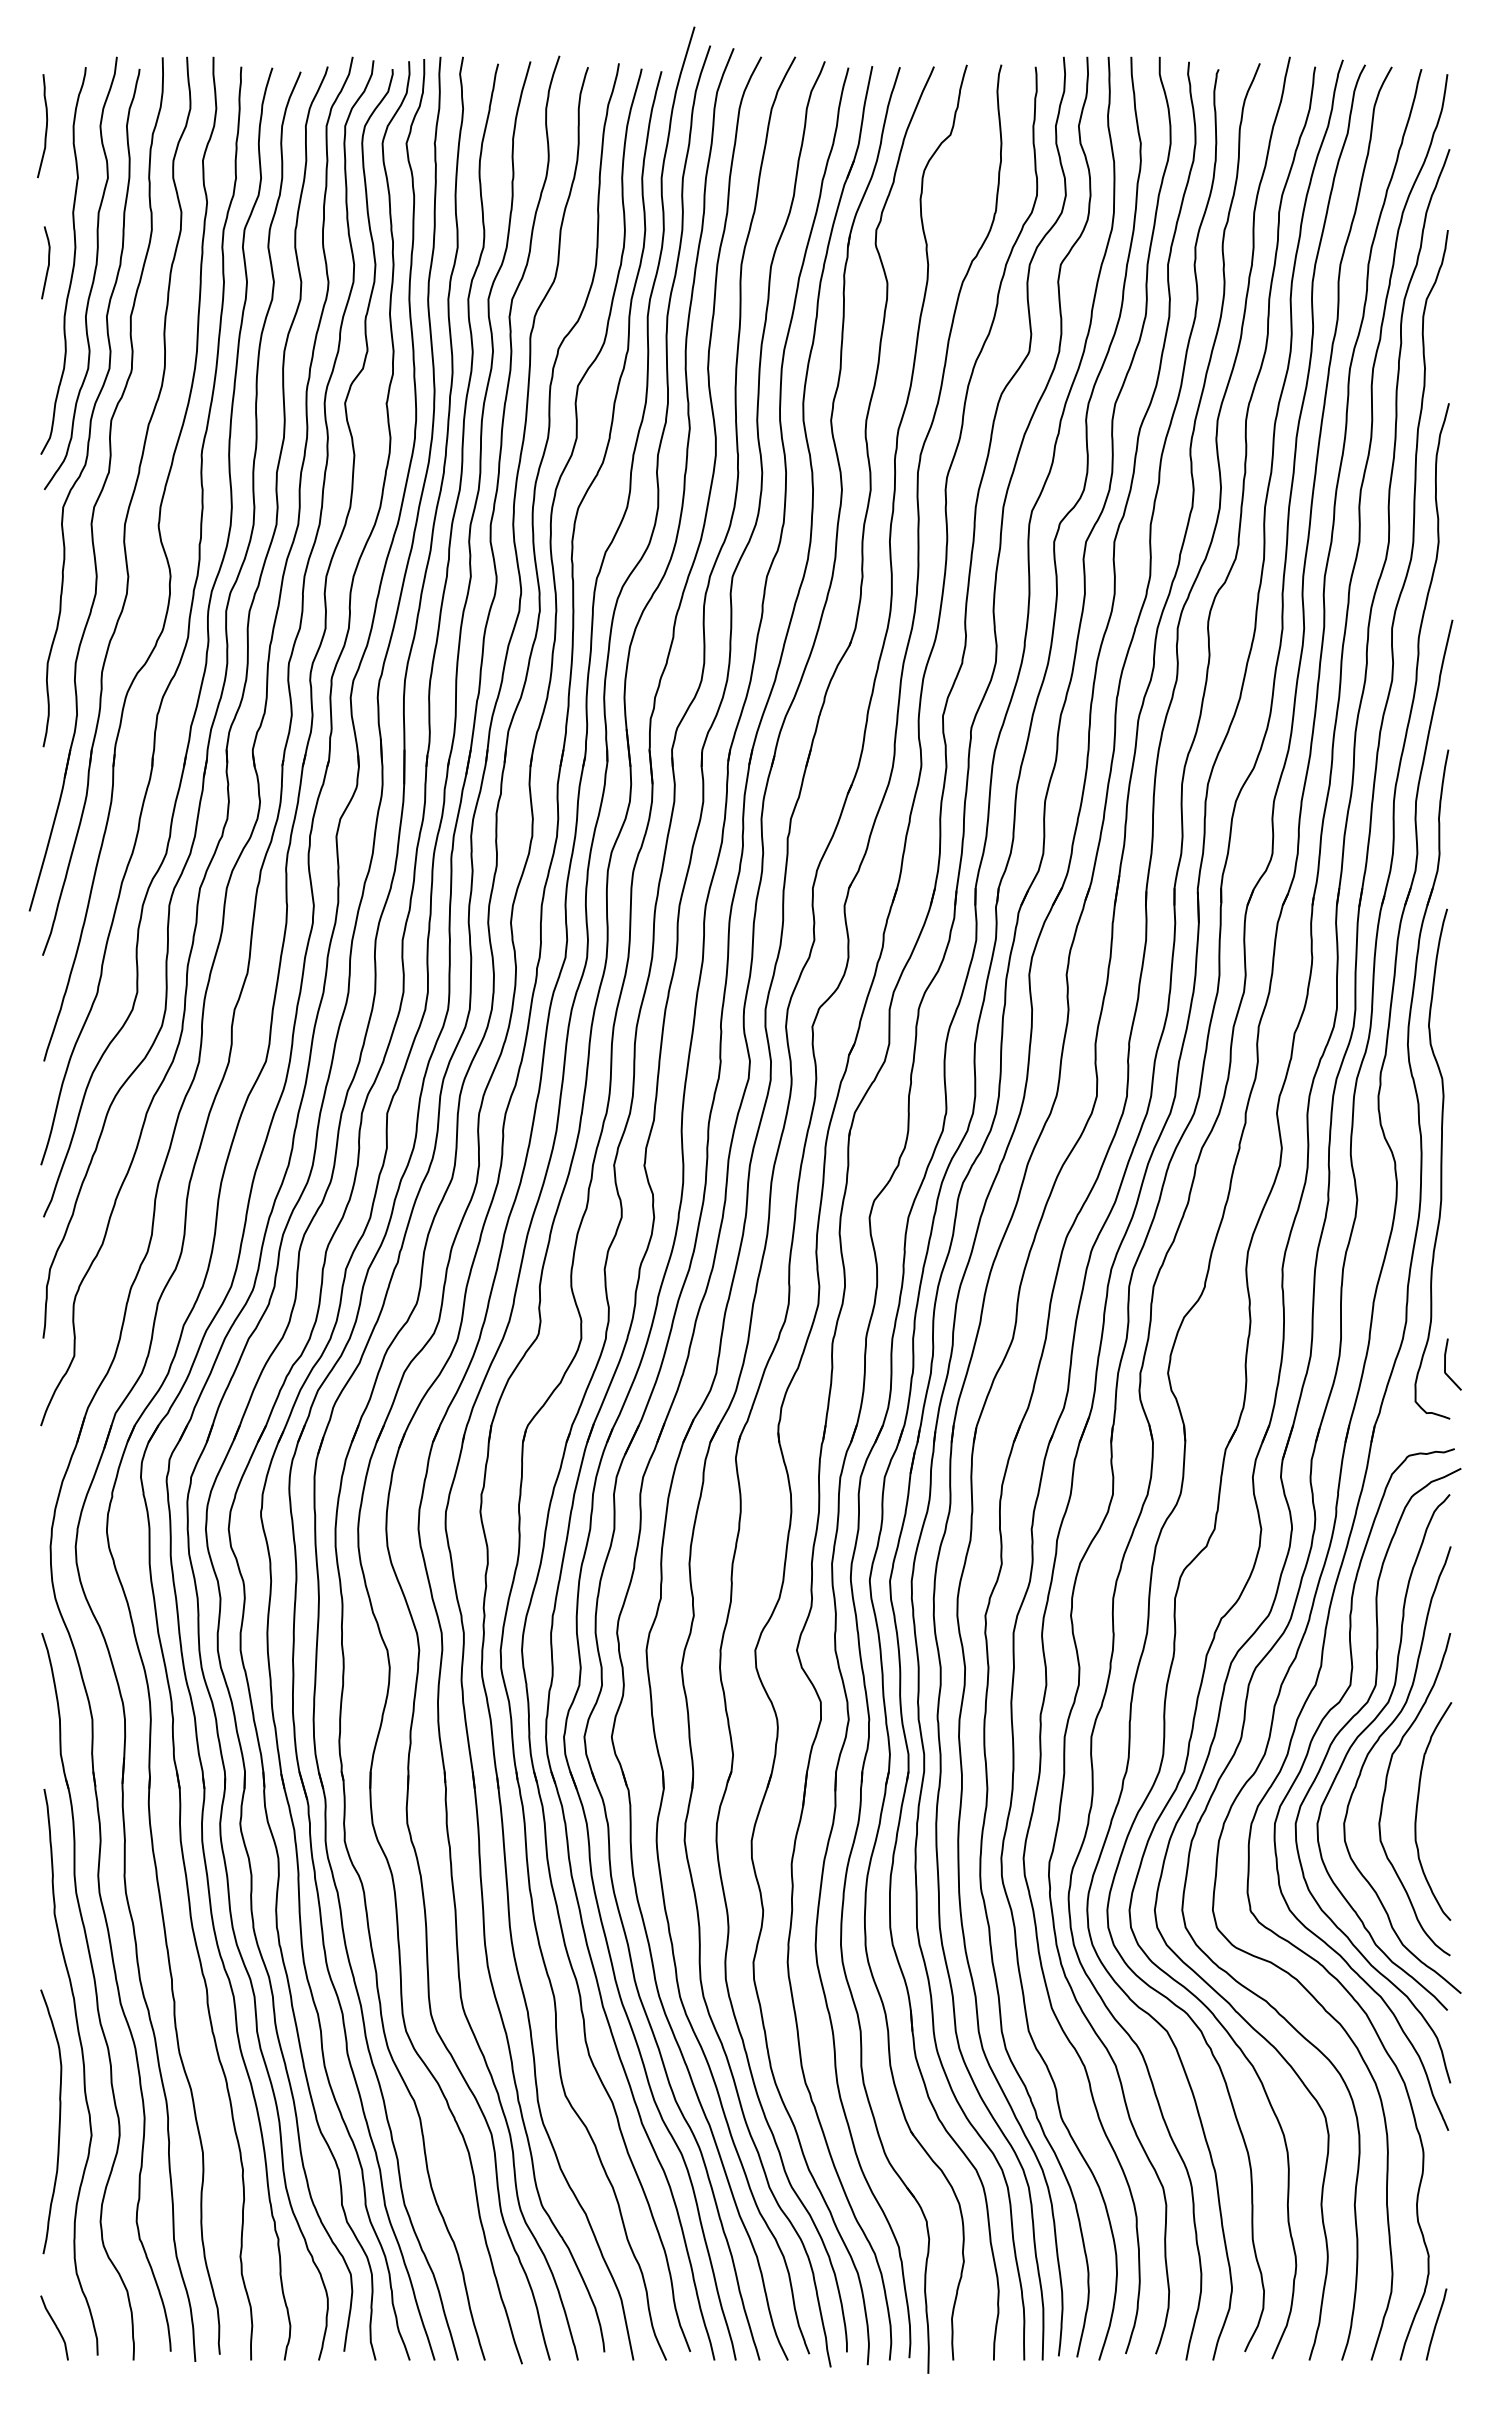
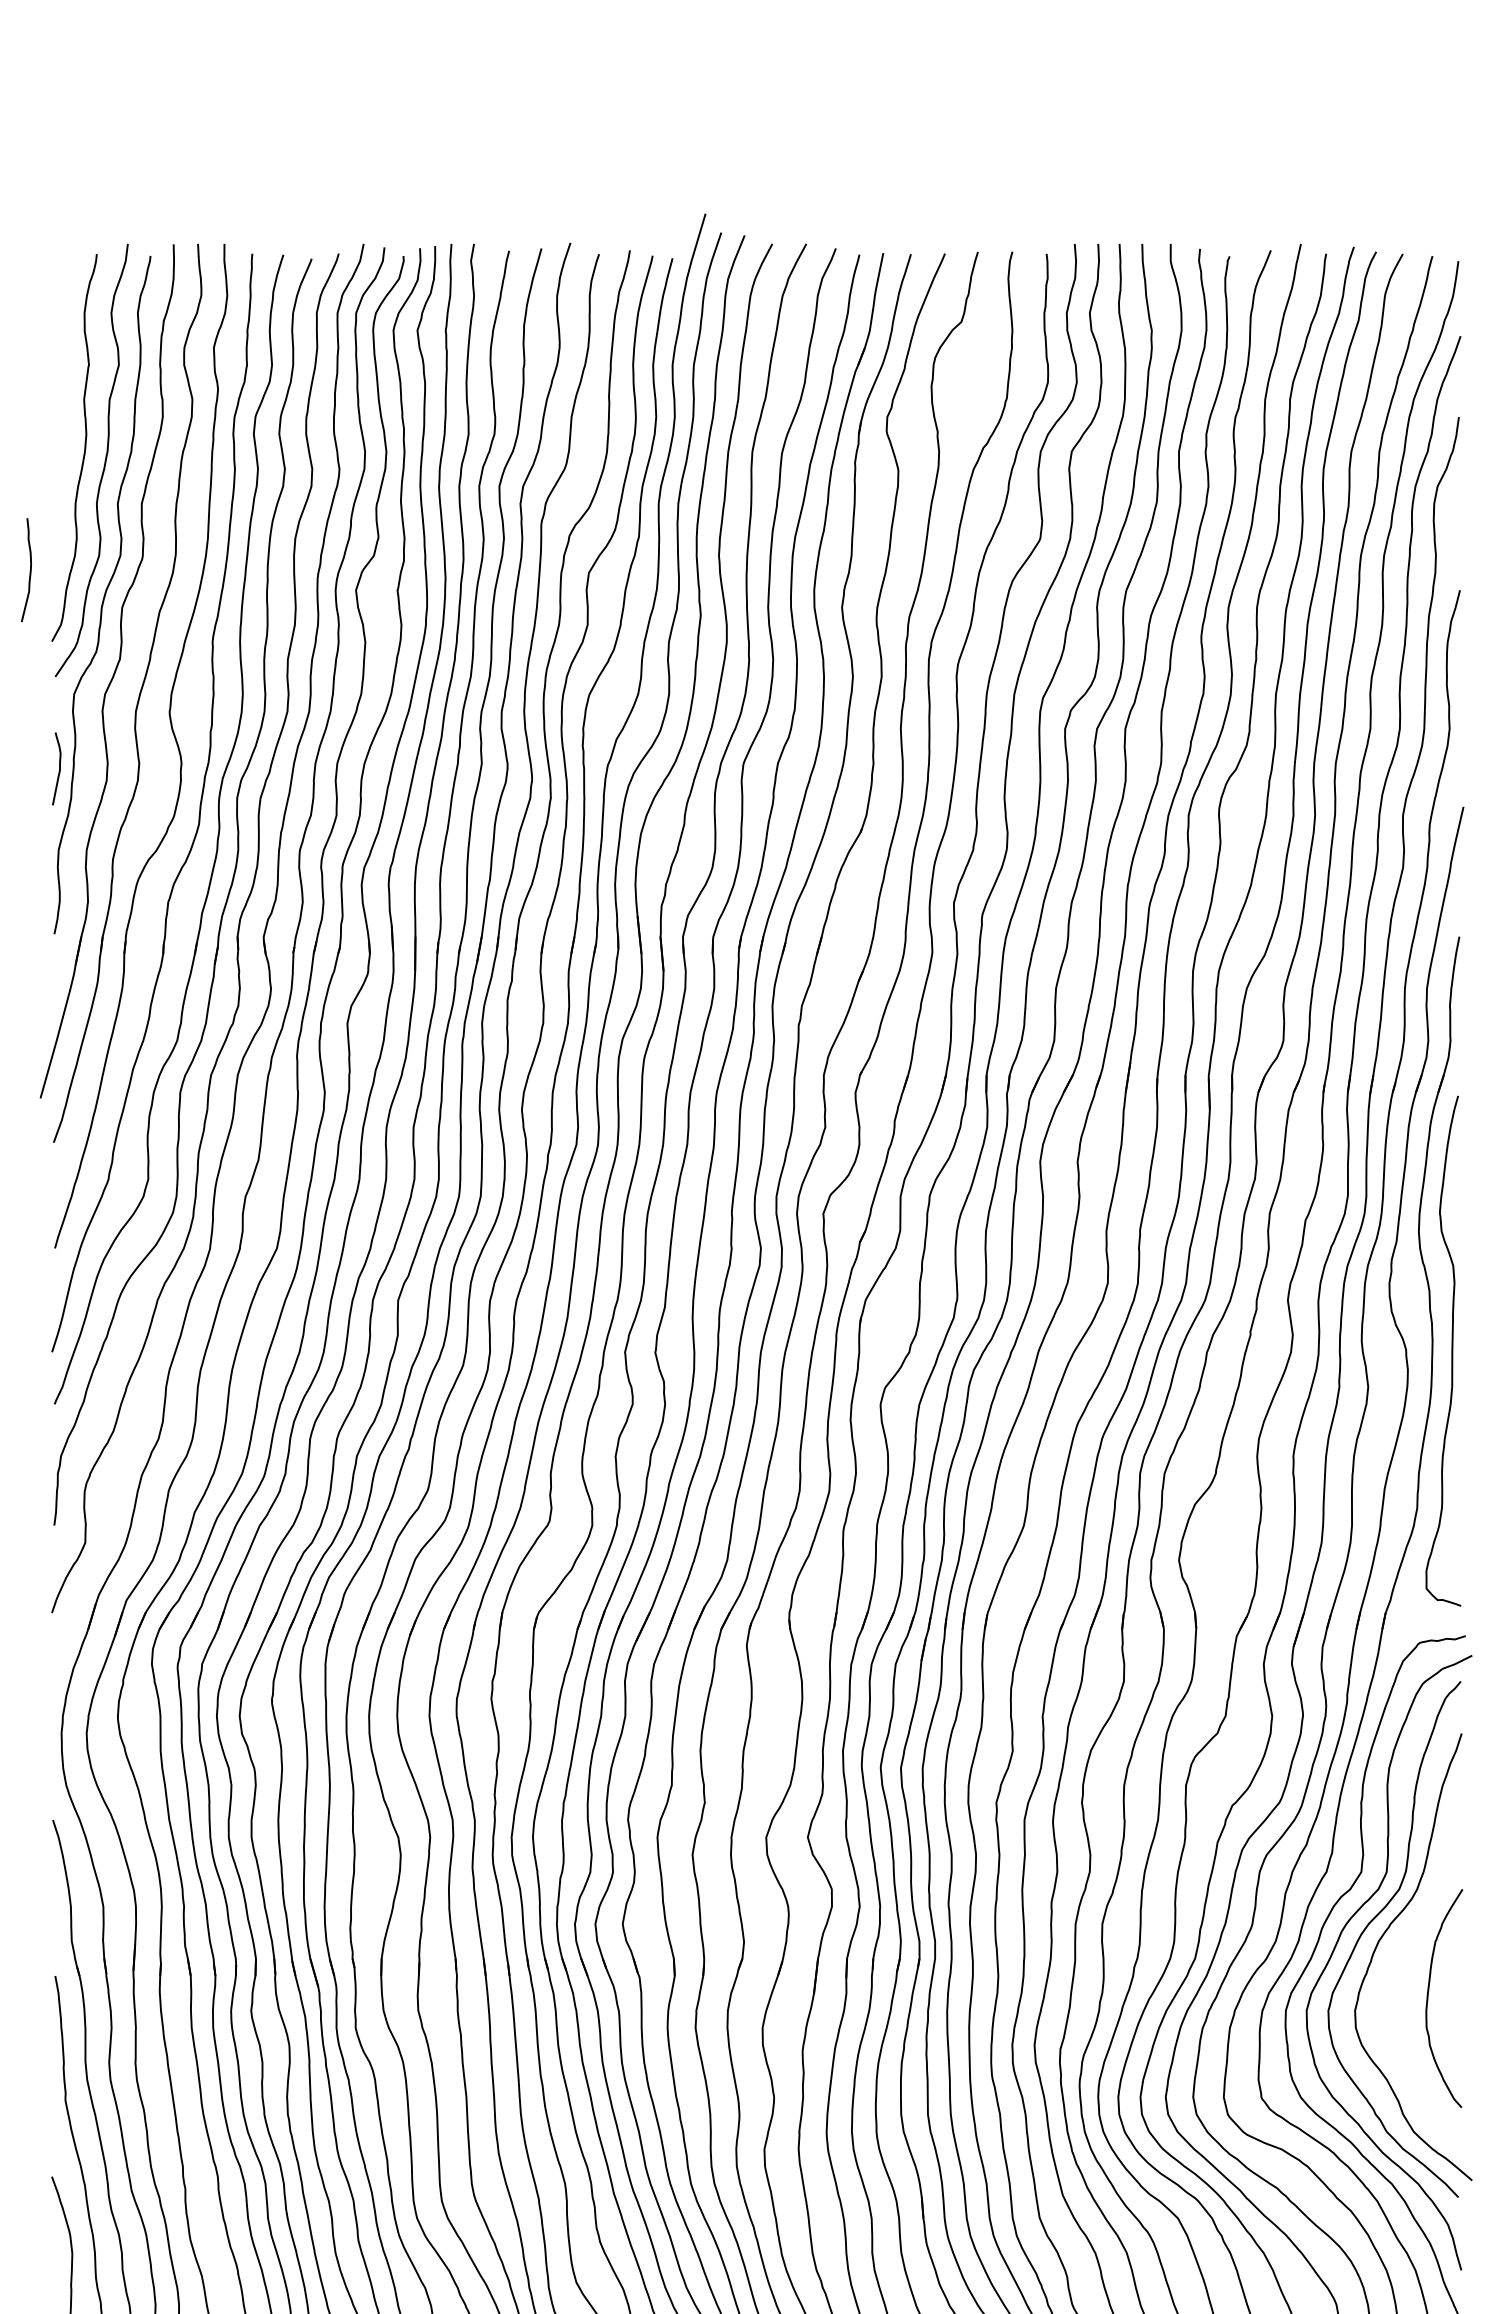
curve: (45, 127) -> (29, 571), moved
curve: (48, 262) -> (59, 768), moved
line: (1445, 1364) -> (1456, 1551), removed
curve: (1386, 1789) -> (1397, 1976), removed

